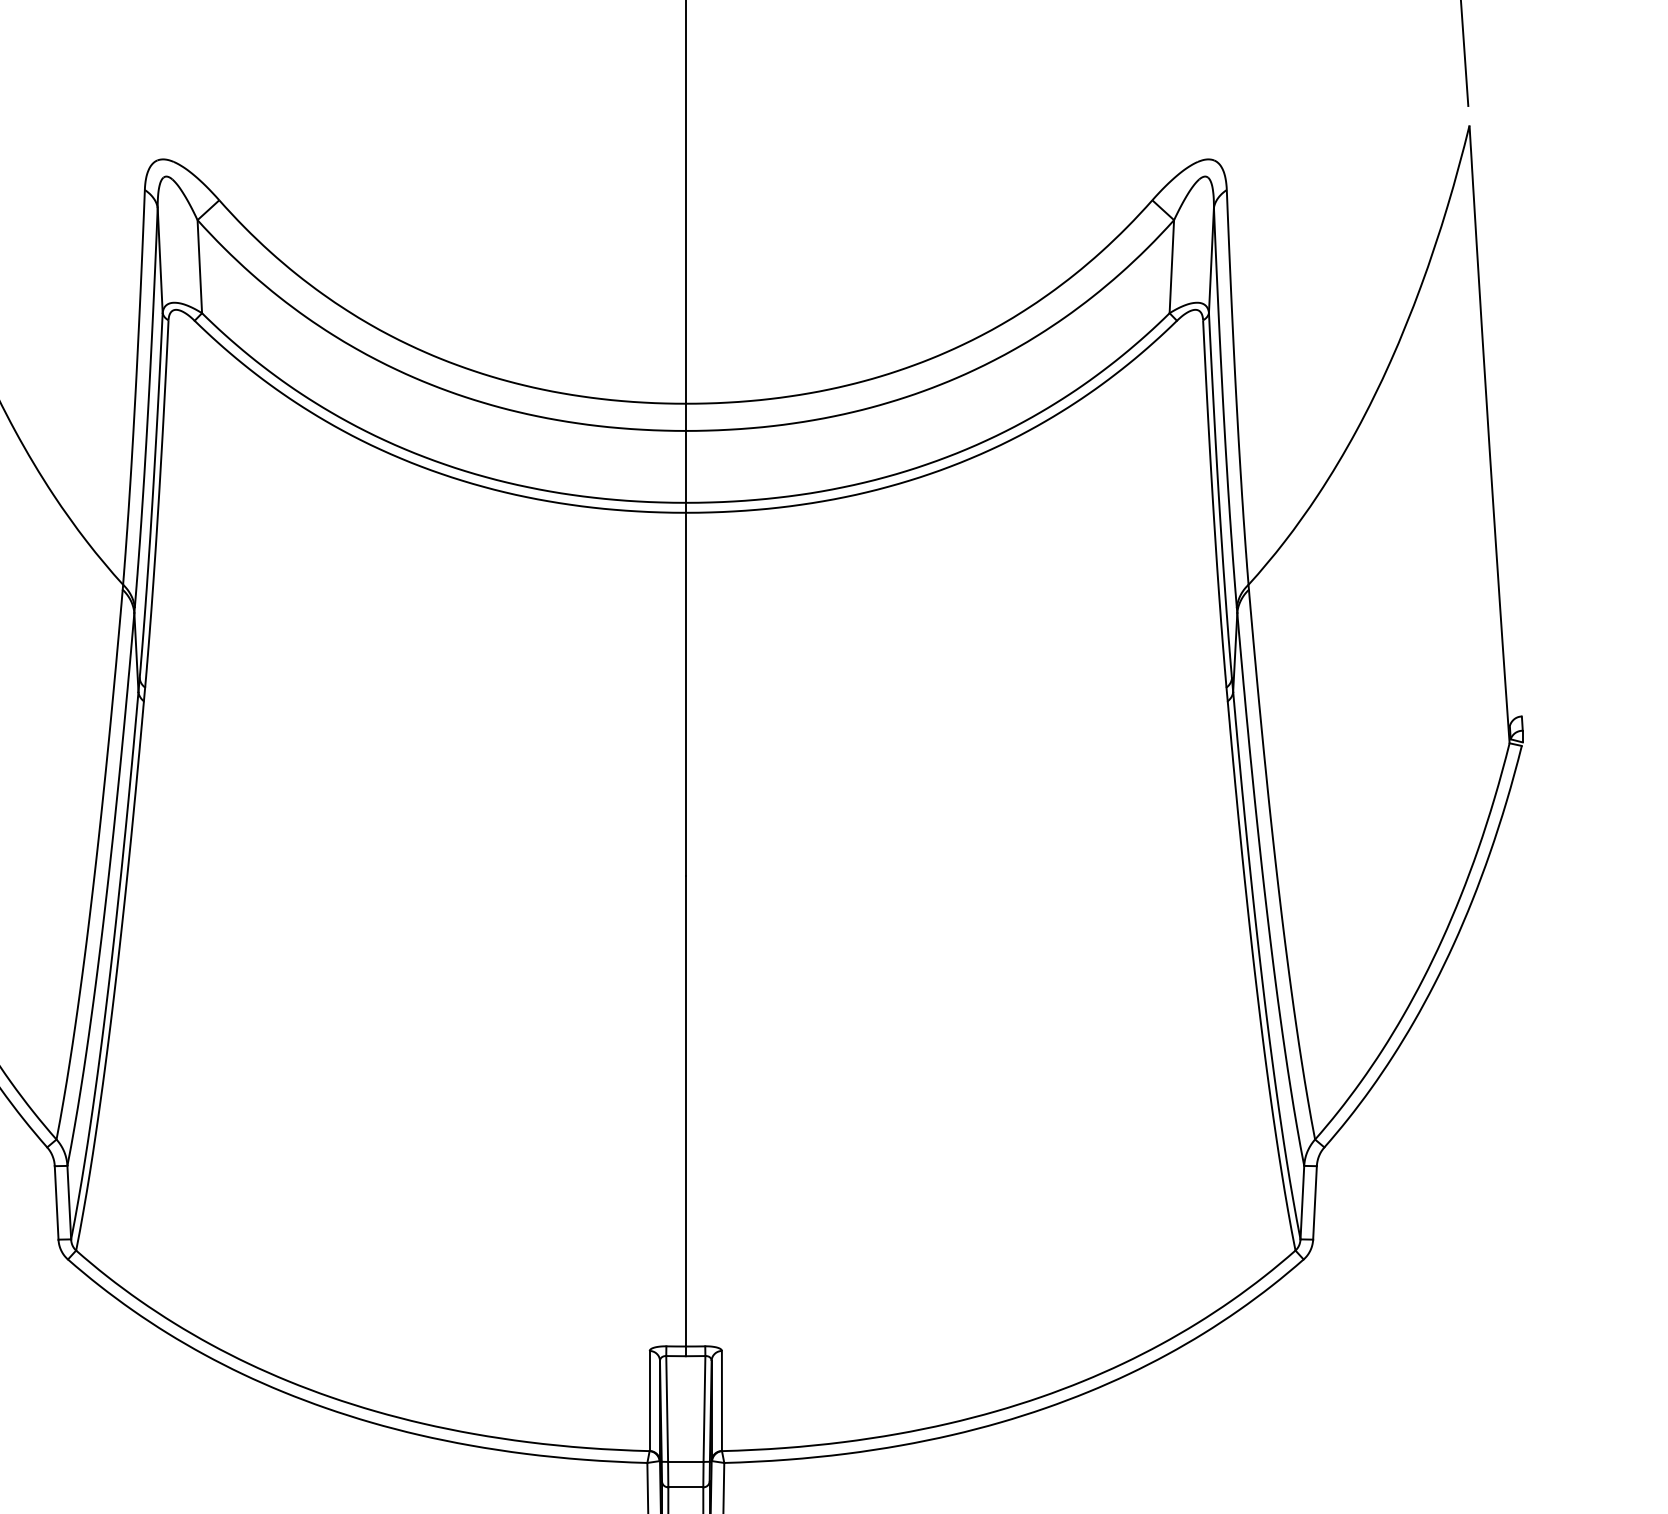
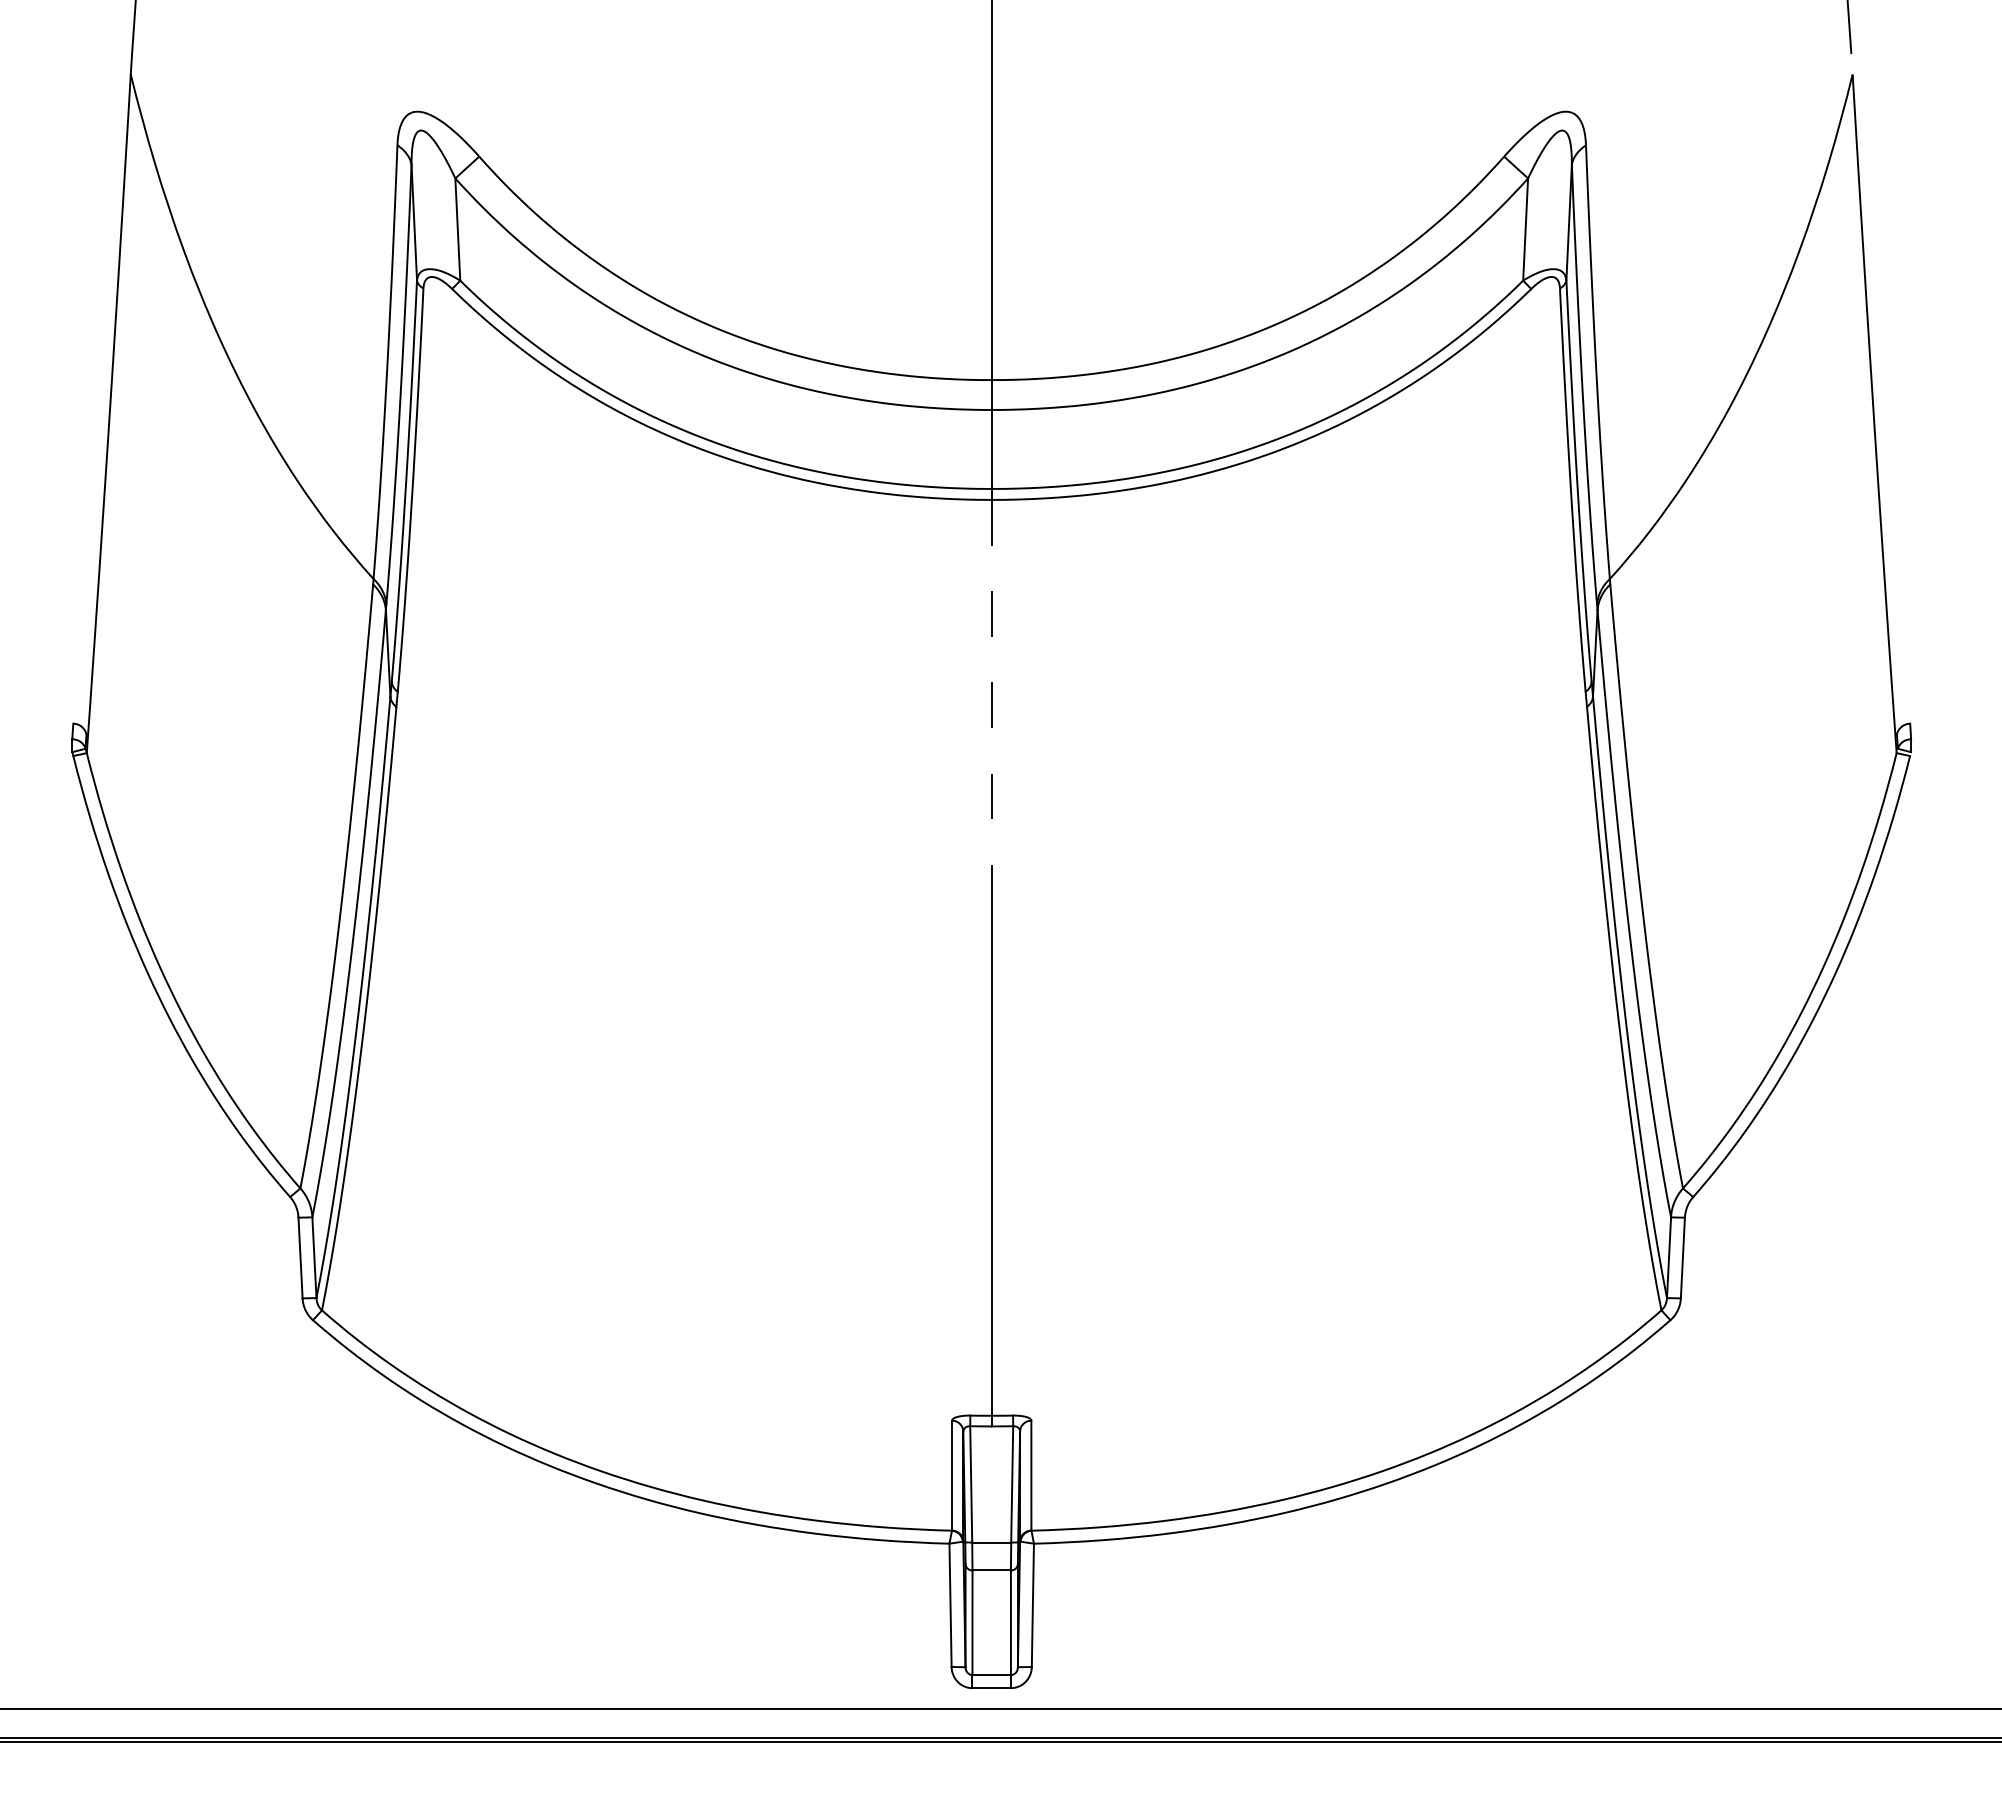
line: (685, 694) -> (991, 699), solid -> dashed

